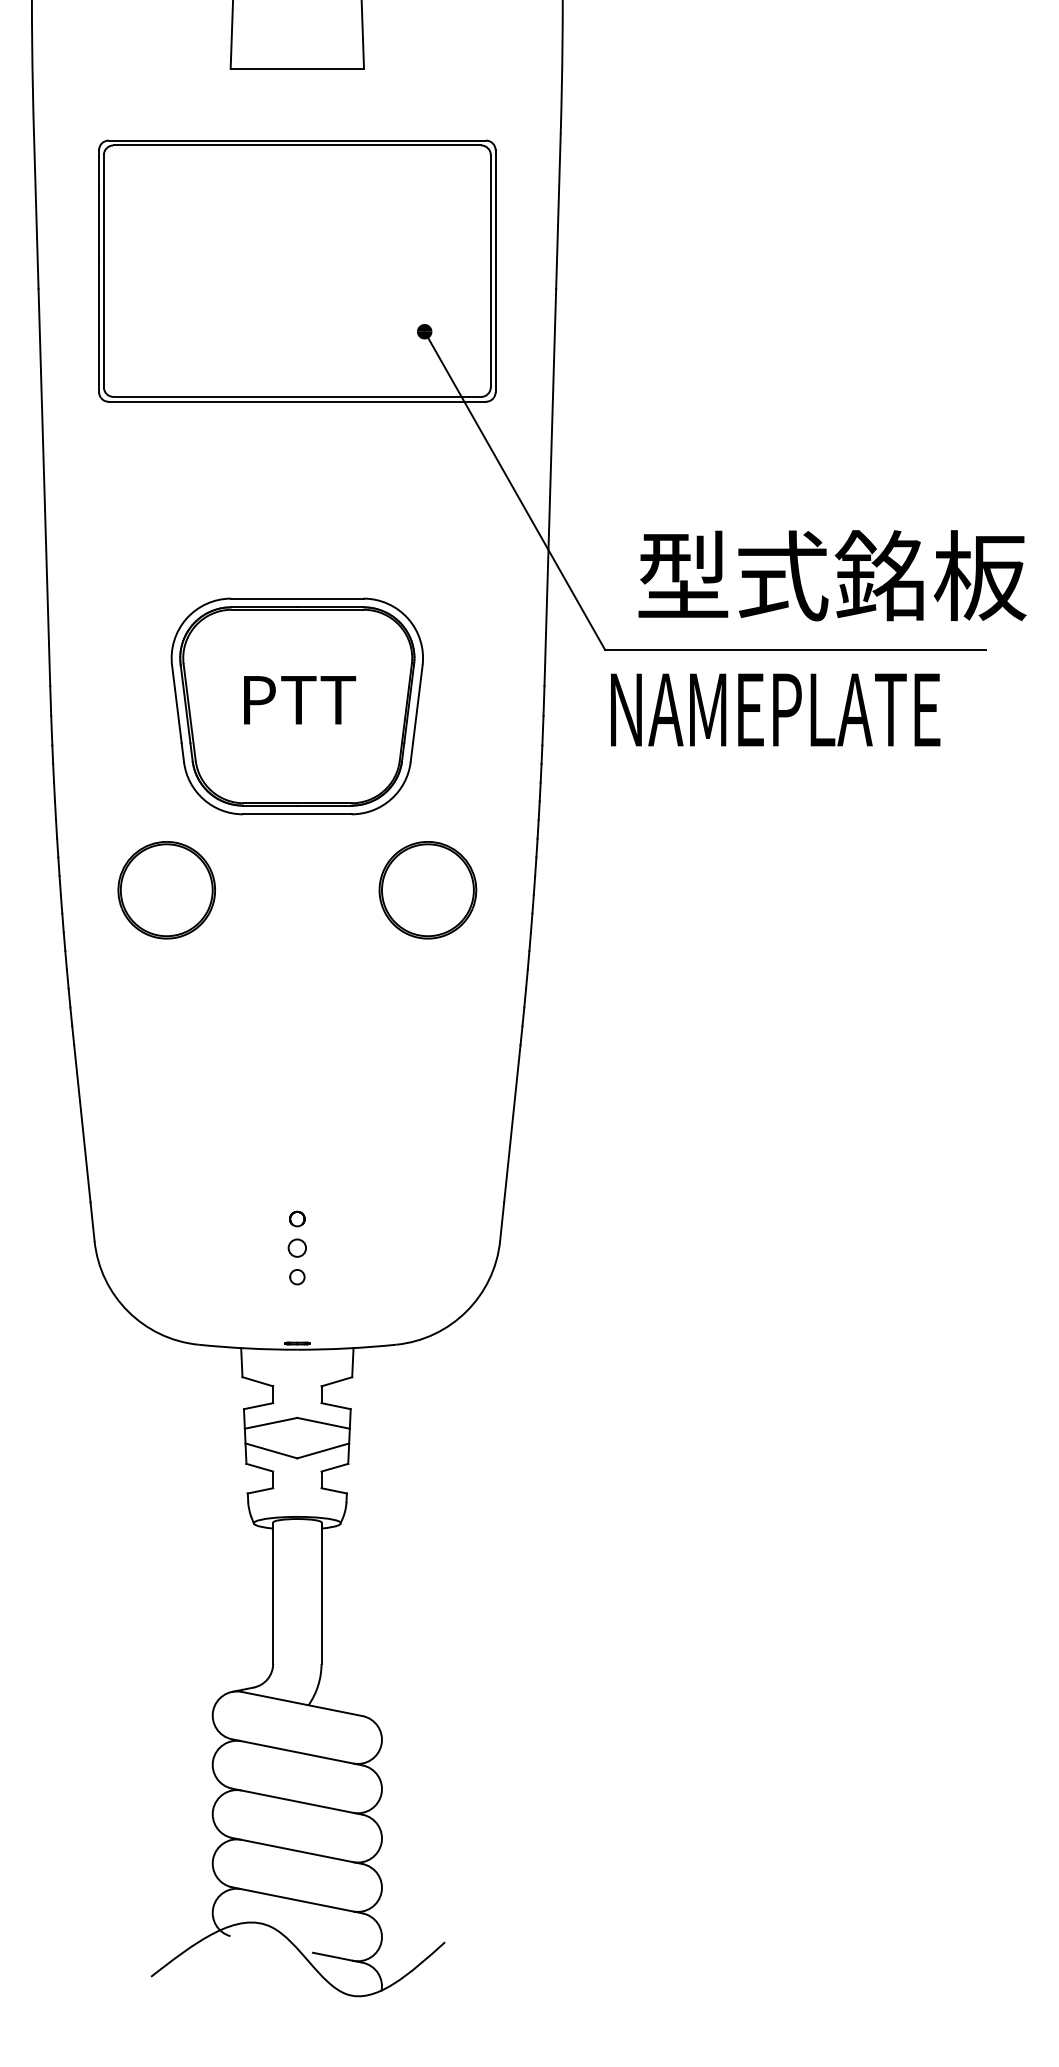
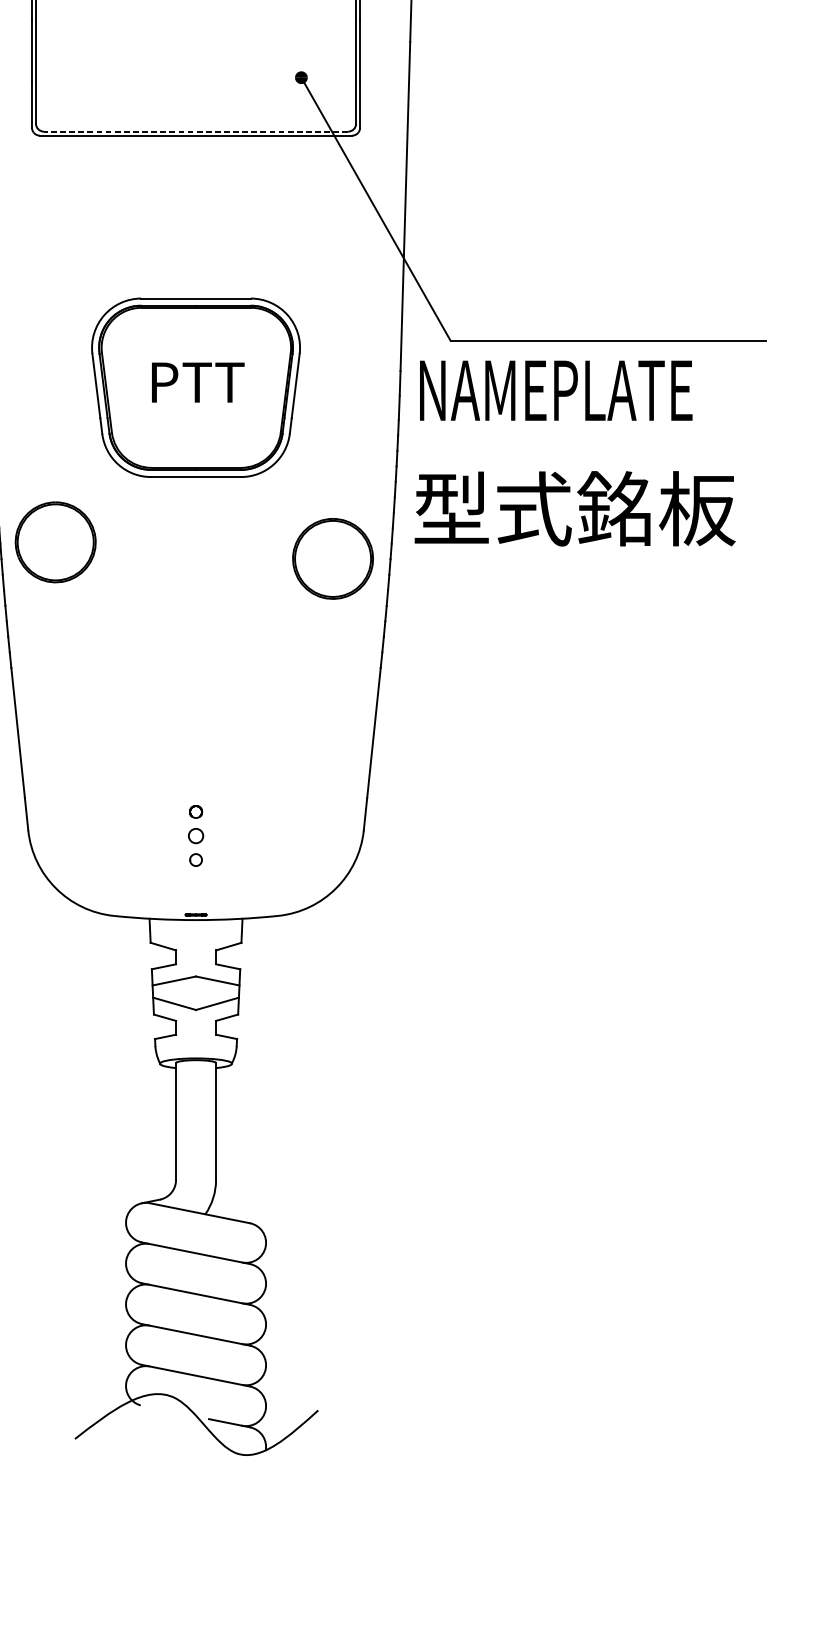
line: (297, 396) -> (196, 131), solid -> dashed
text: (832, 575) -> (575, 508), moved
text: (775, 709) -> (556, 390), moved
part: (166, 890) -> (55, 542), moved
part: (427, 890) -> (332, 559), moved

